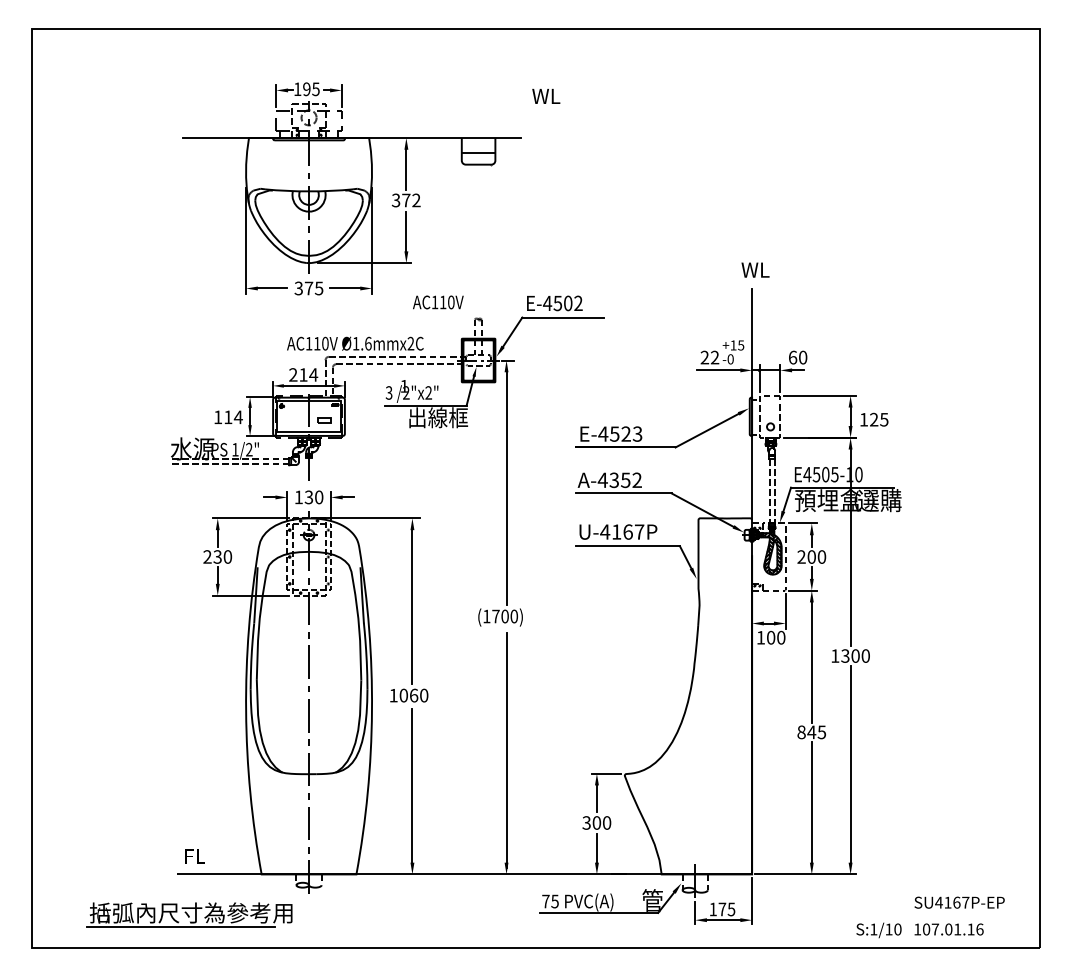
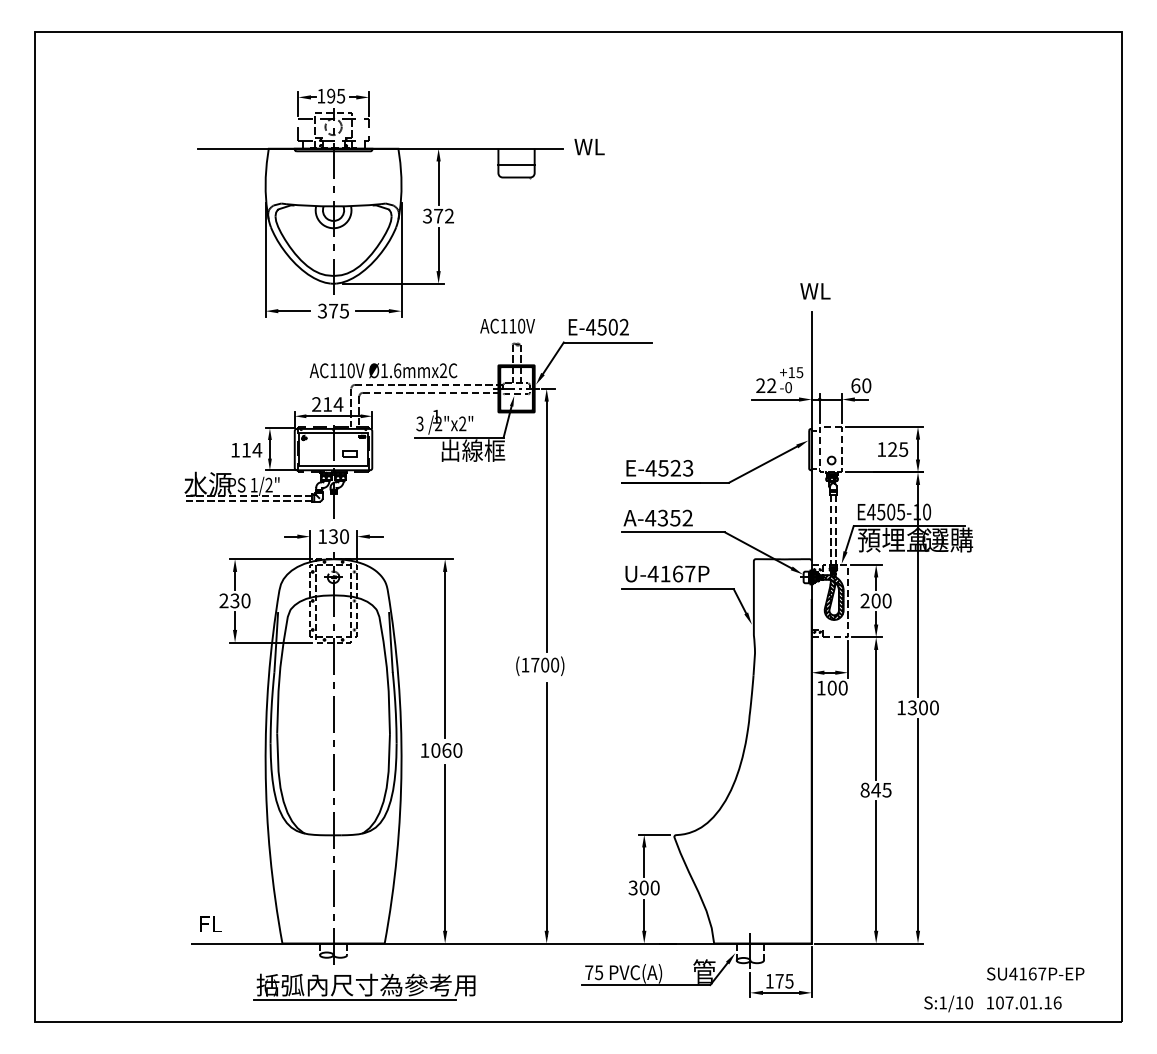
text: (546, 96) -> (589, 147), moved
text: (438, 302) -> (507, 326), moved
text: (874, 419) -> (893, 449), moved
part: (189, 914) -> (364, 986), moved

